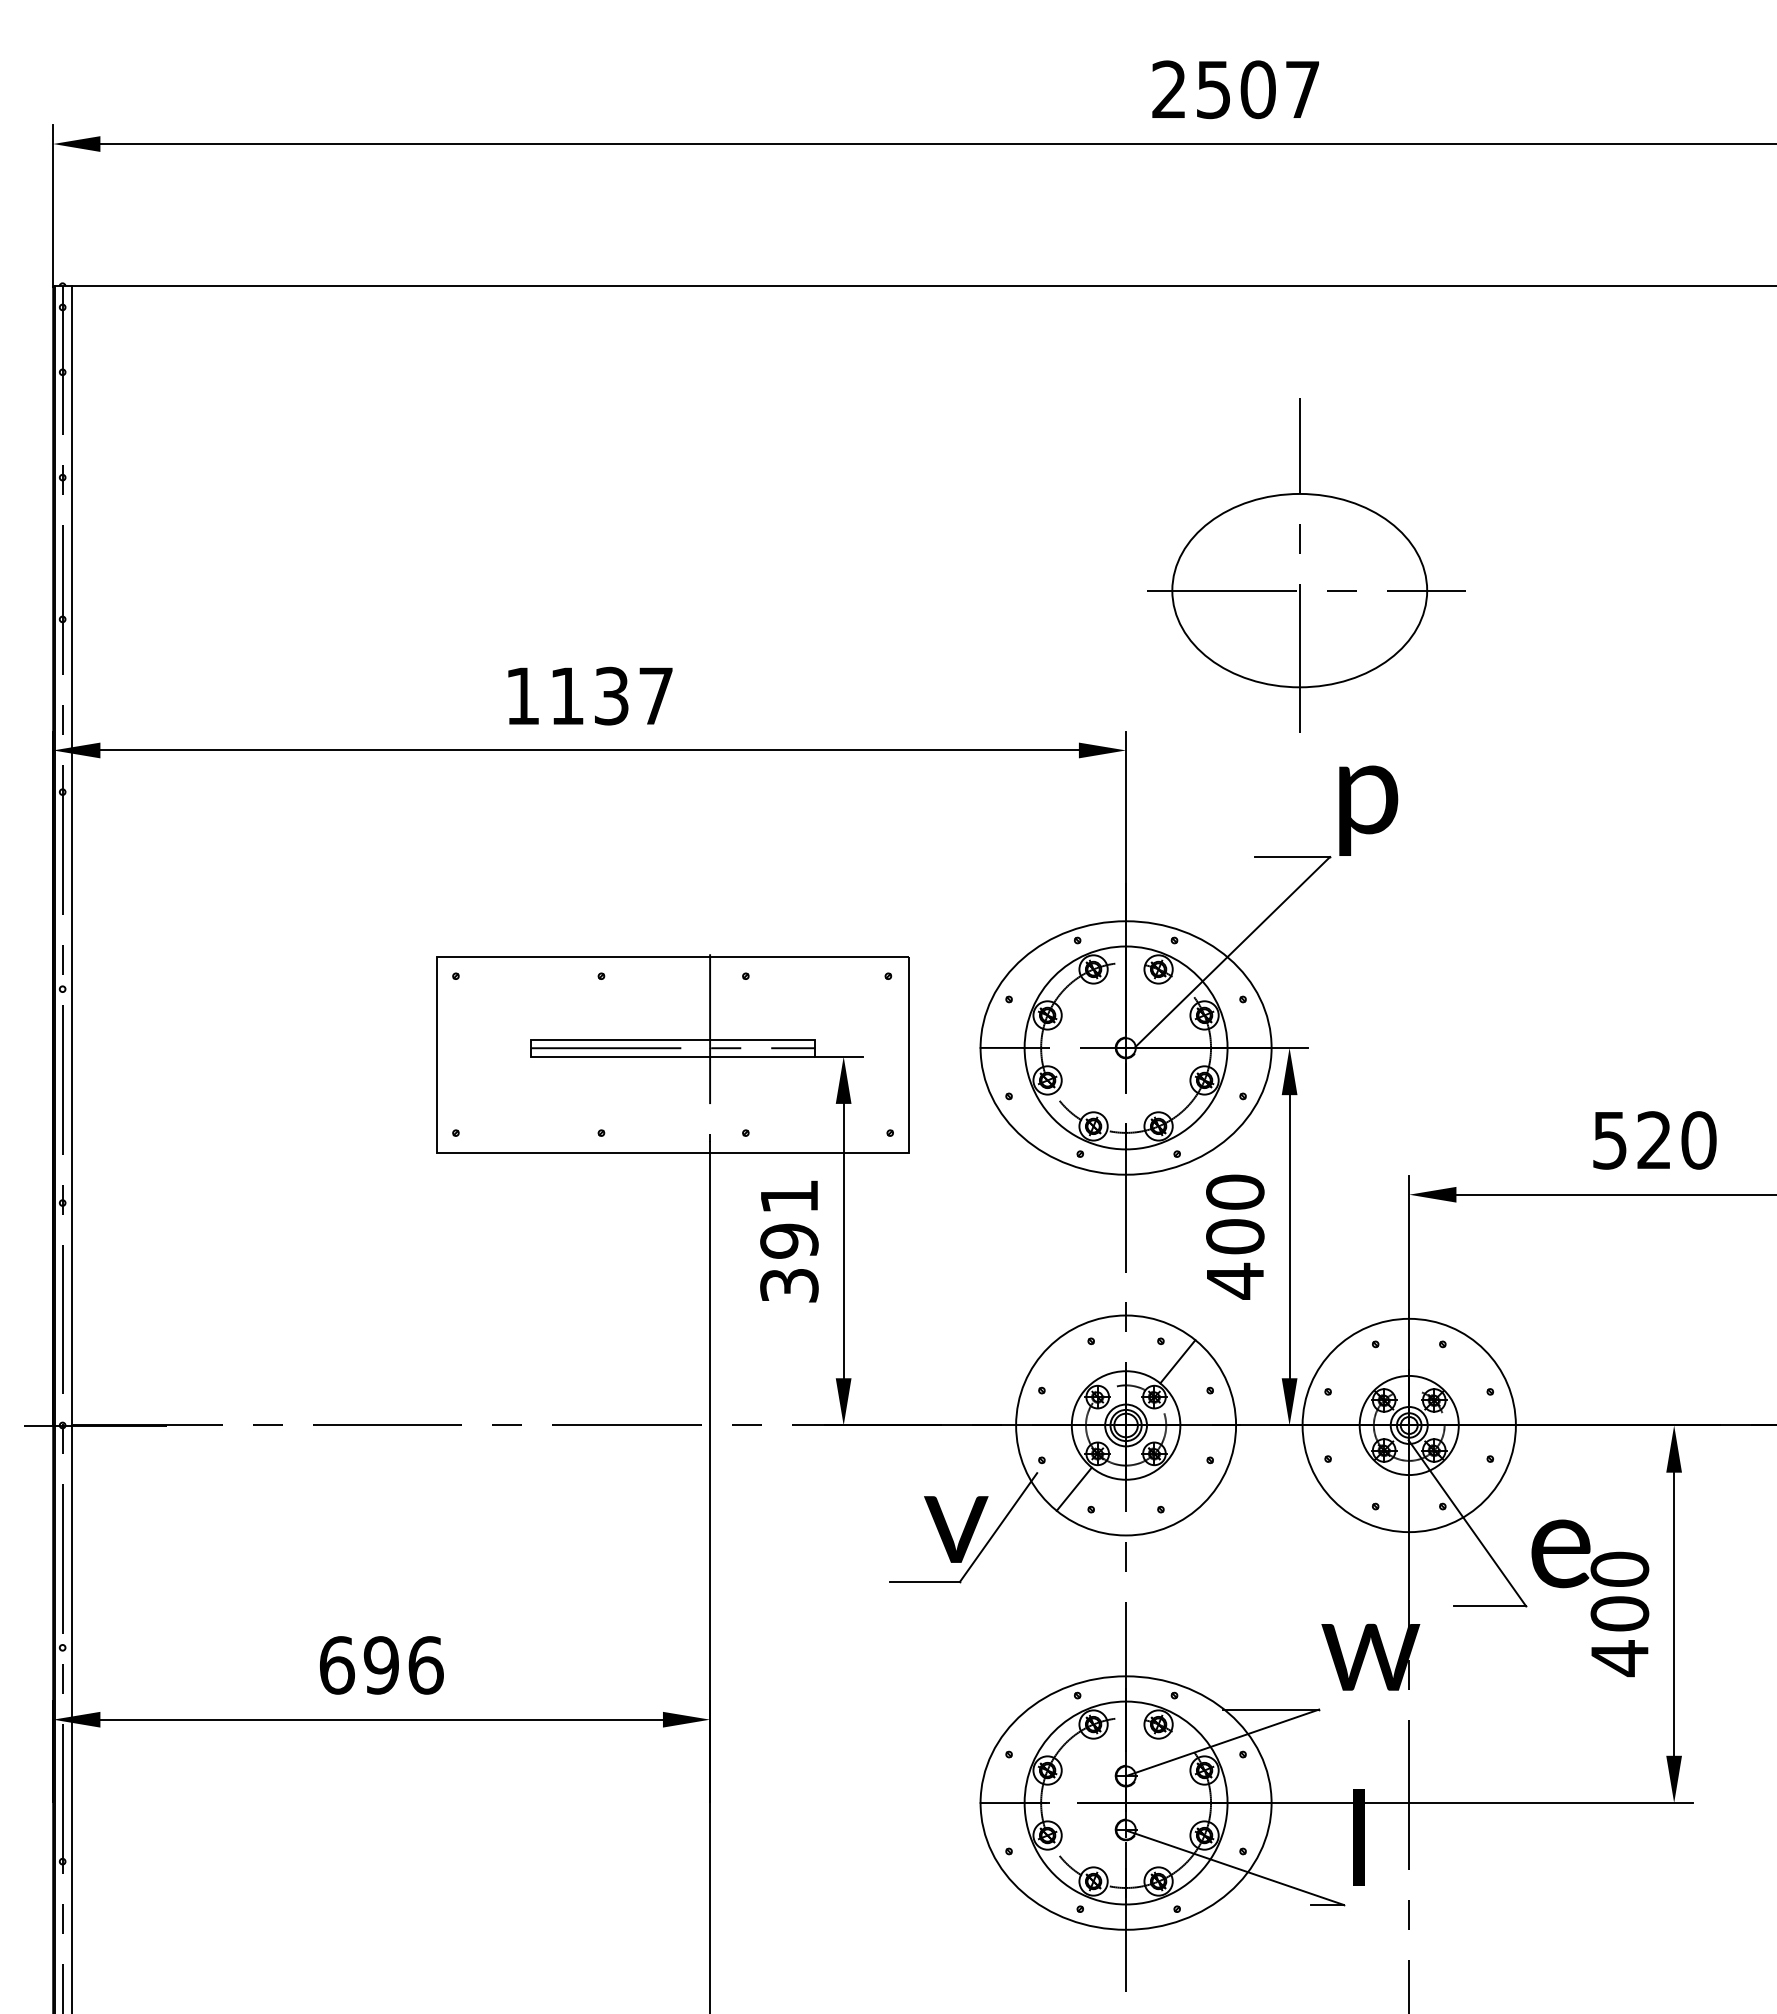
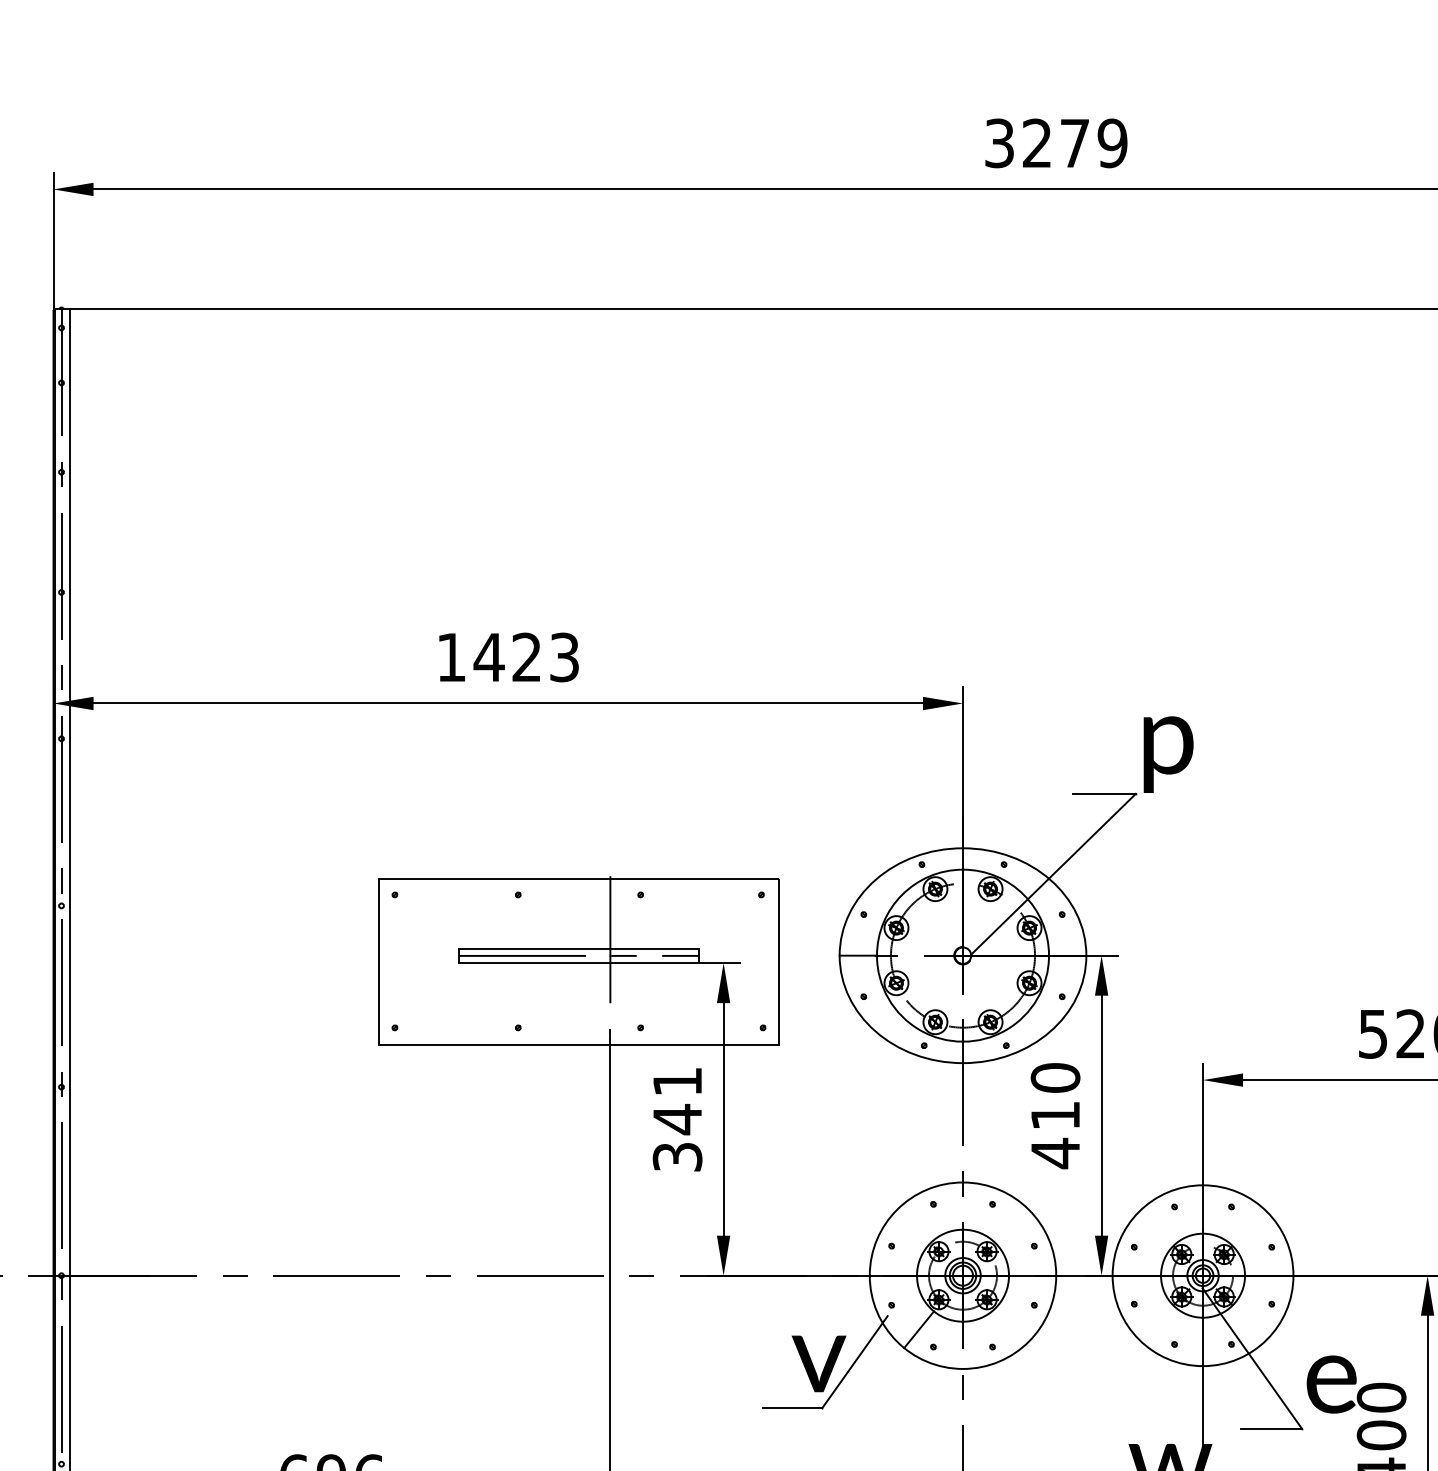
text: (1236, 89) -> (1056, 143), 2507 -> 3279
part: (1306, 565) -> (1115, 546), removed
text: (610, 695) -> (525, 656), 1137 -> 1423
text: (1235, 1236) -> (1055, 1115), 400 -> 410
text: (789, 1240) -> (677, 1118), 391 -> 341
line: (1177, 1361) -> (1006, 1221), removed

